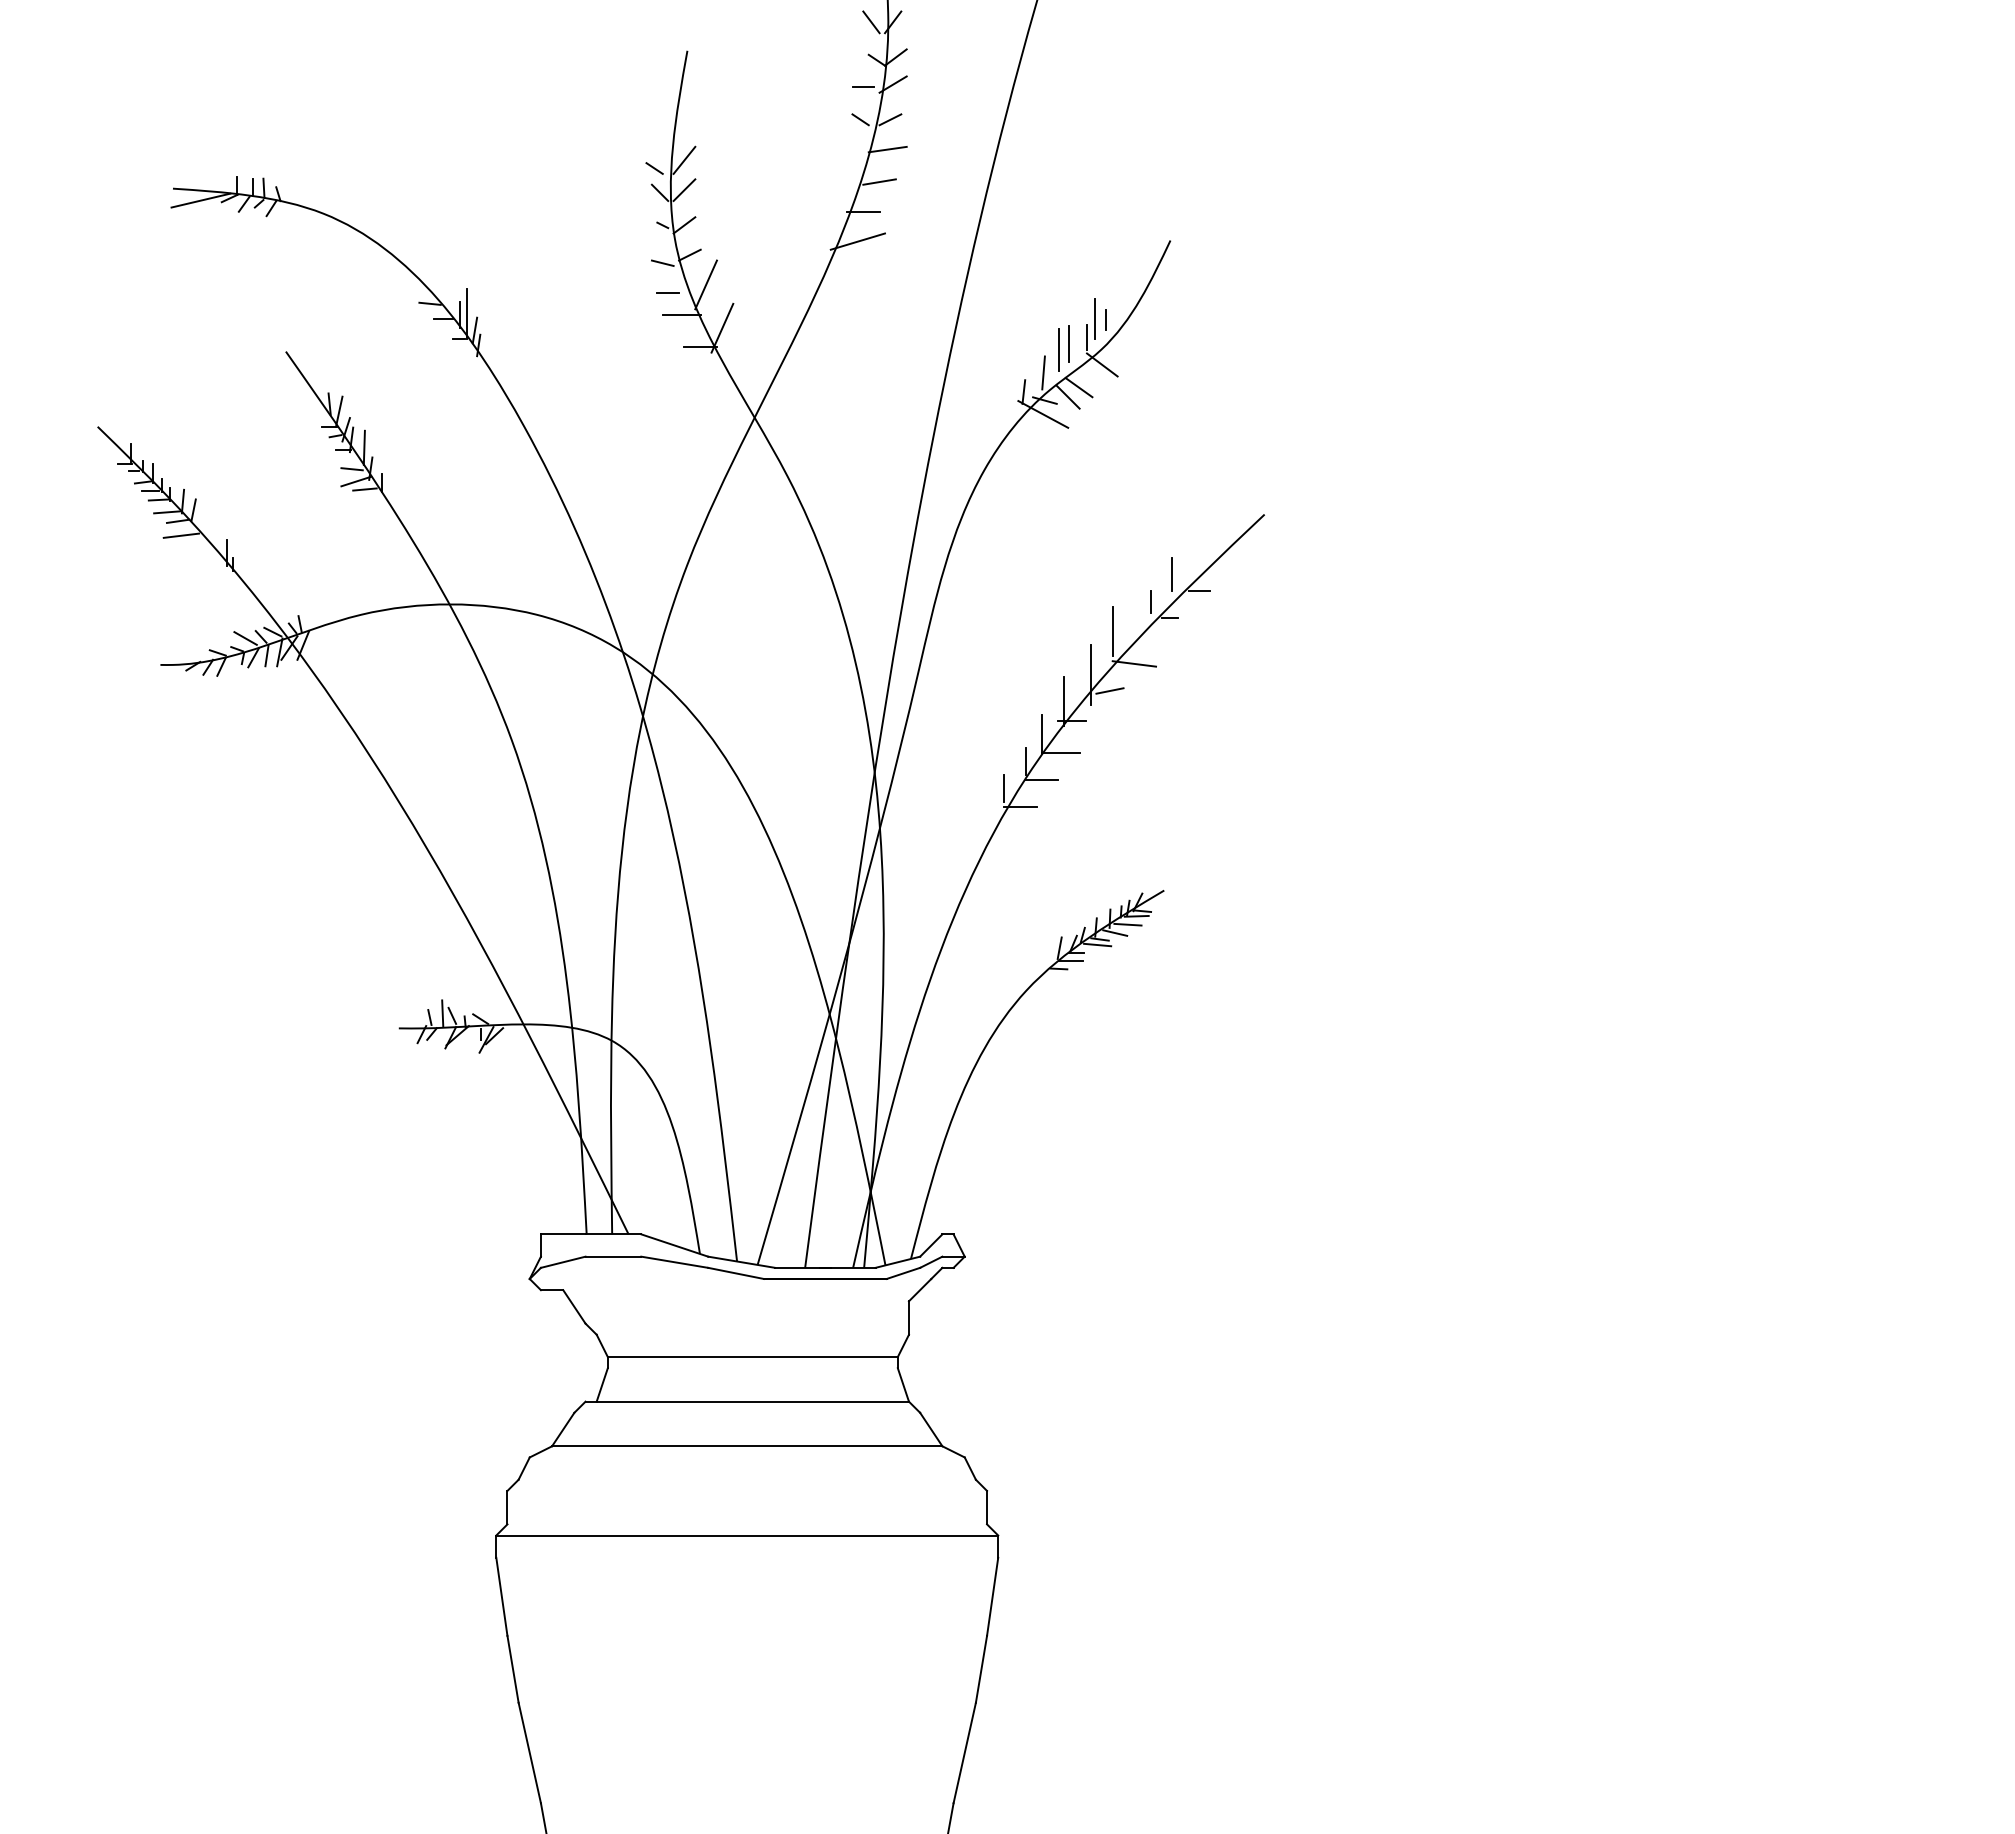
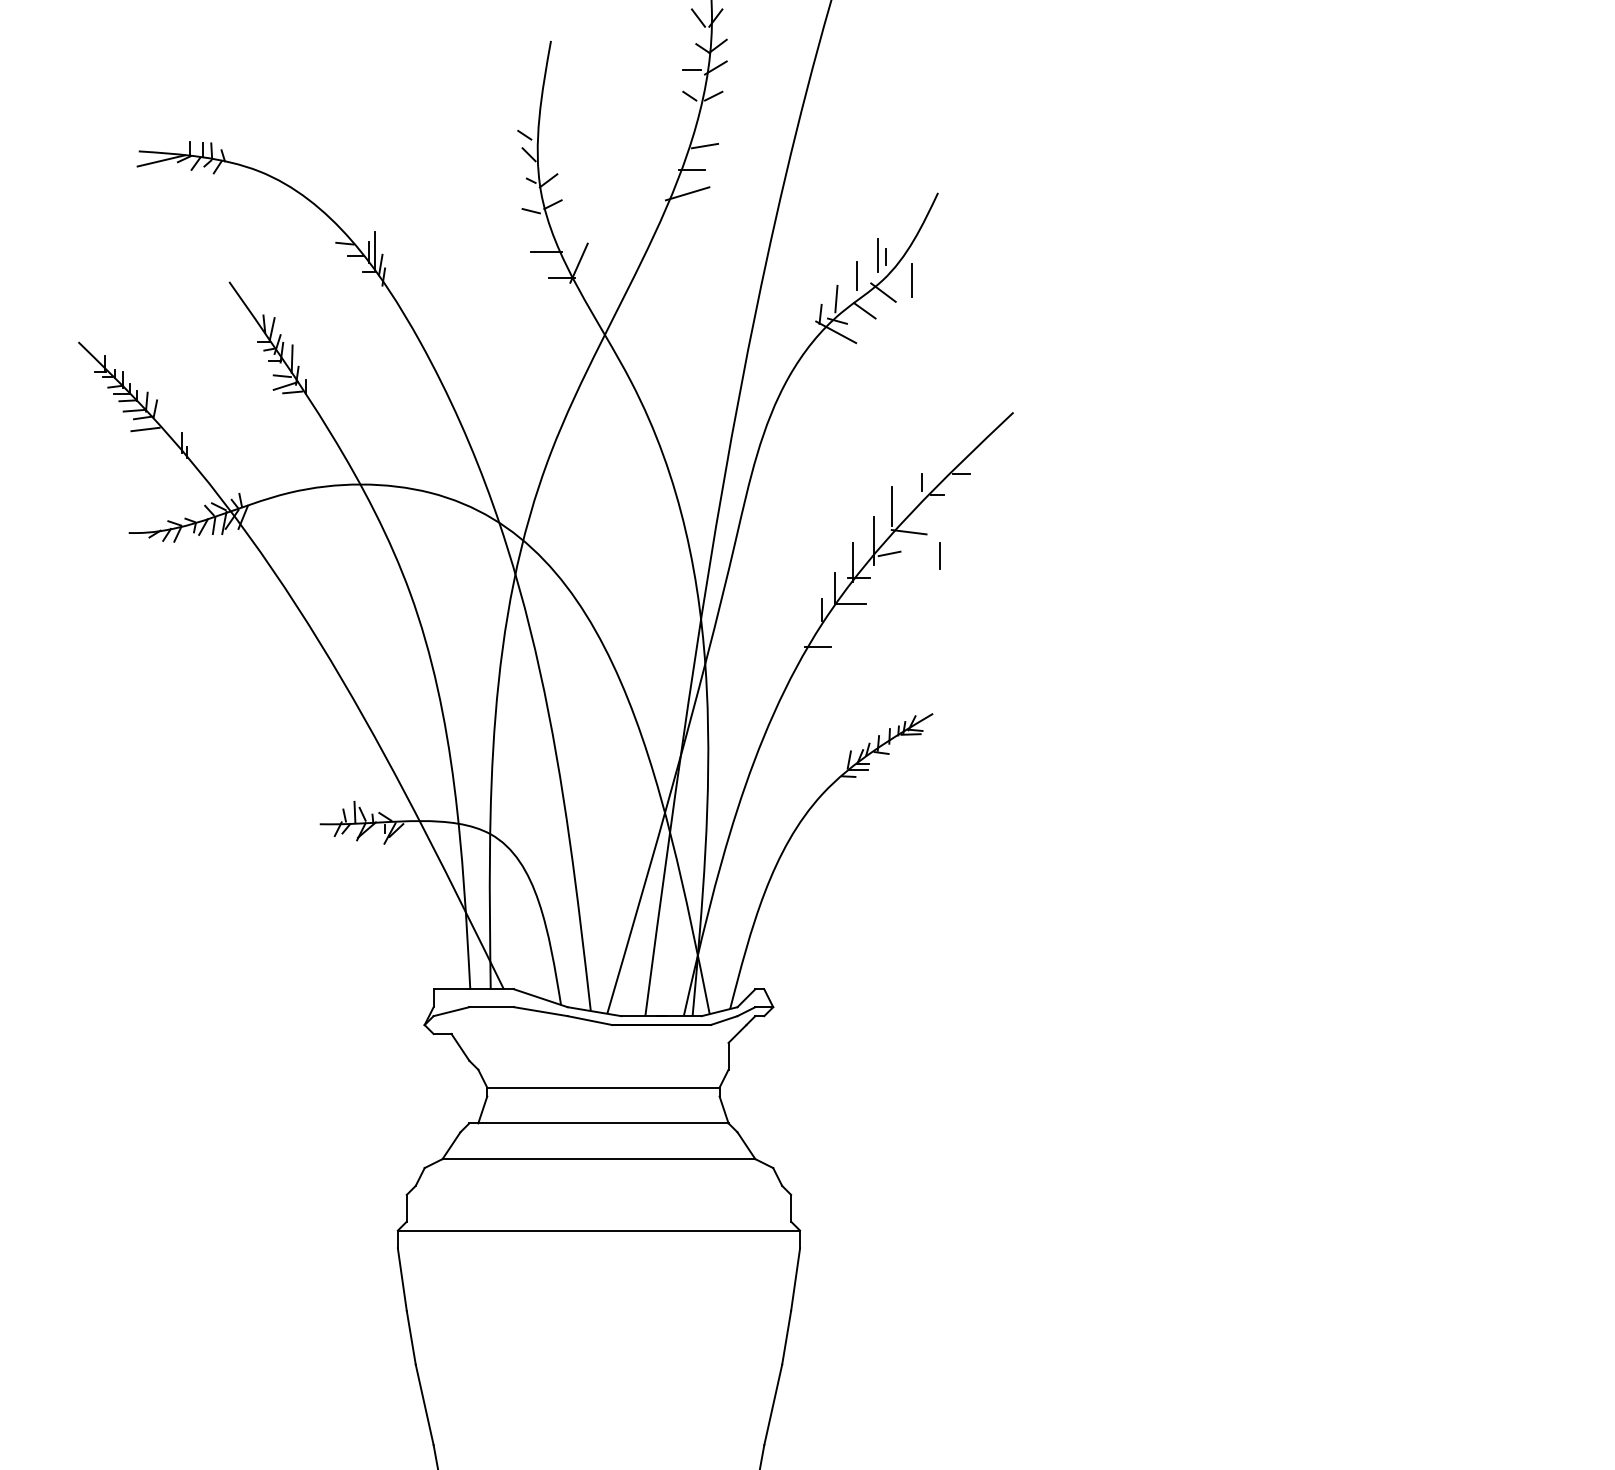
line: (887, 149) -> (711, 120), removed
line: (684, 159) -> (548, 128), removed
line: (684, 190) -> (548, 152), removed
line: (705, 284) -> (565, 228), removed
line: (667, 292) -> (535, 234), removed
line: (1087, 336) -> (871, 269), removed
line: (1058, 349) -> (911, 280), moved
line: (1067, 396) -> (855, 317), removed
line: (1171, 574) -> (938, 555), moved
line: (245, 638) -> (196, 511), removed
line: (1041, 780) -> (834, 625), removed
line: (1004, 788) -> (805, 632), removed
line: (1127, 924) -> (903, 741), removed
line: (1115, 932) -> (894, 747), removed
line: (1097, 944) -> (879, 757), removed

